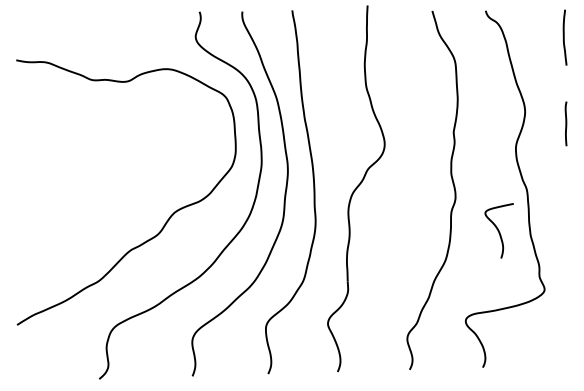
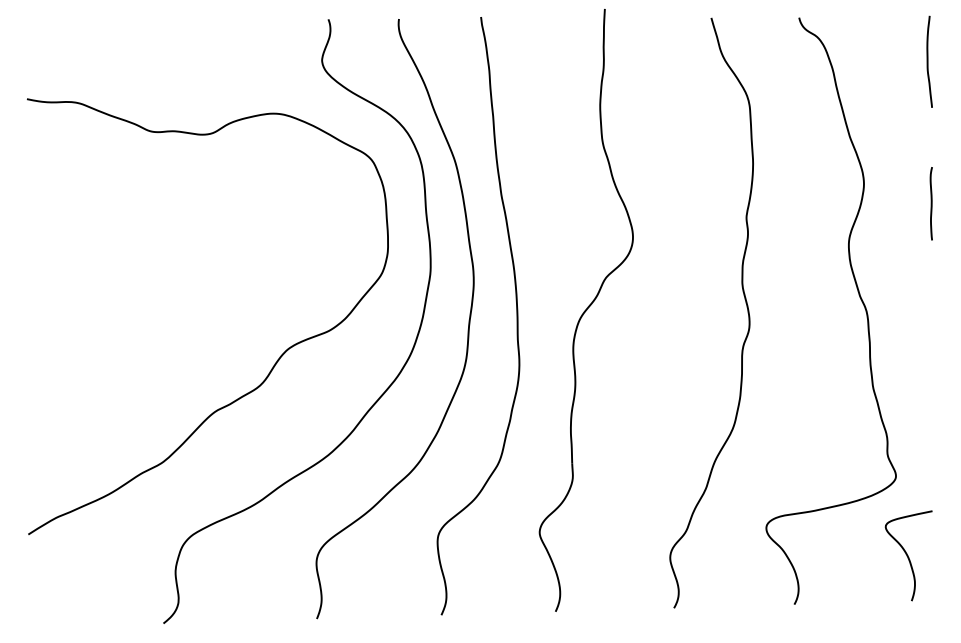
curve: (498, 230) -> (907, 555), moved

